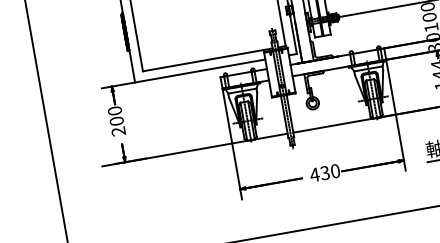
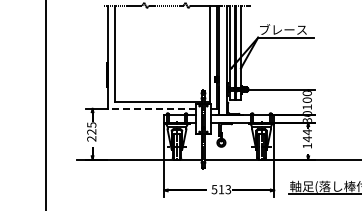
line: (199, 70) -> (151, 108), solid -> dashed
text: (115, 116) -> (91, 128), 200 -> 225
text: (325, 172) -> (221, 189), 430 -> 513

